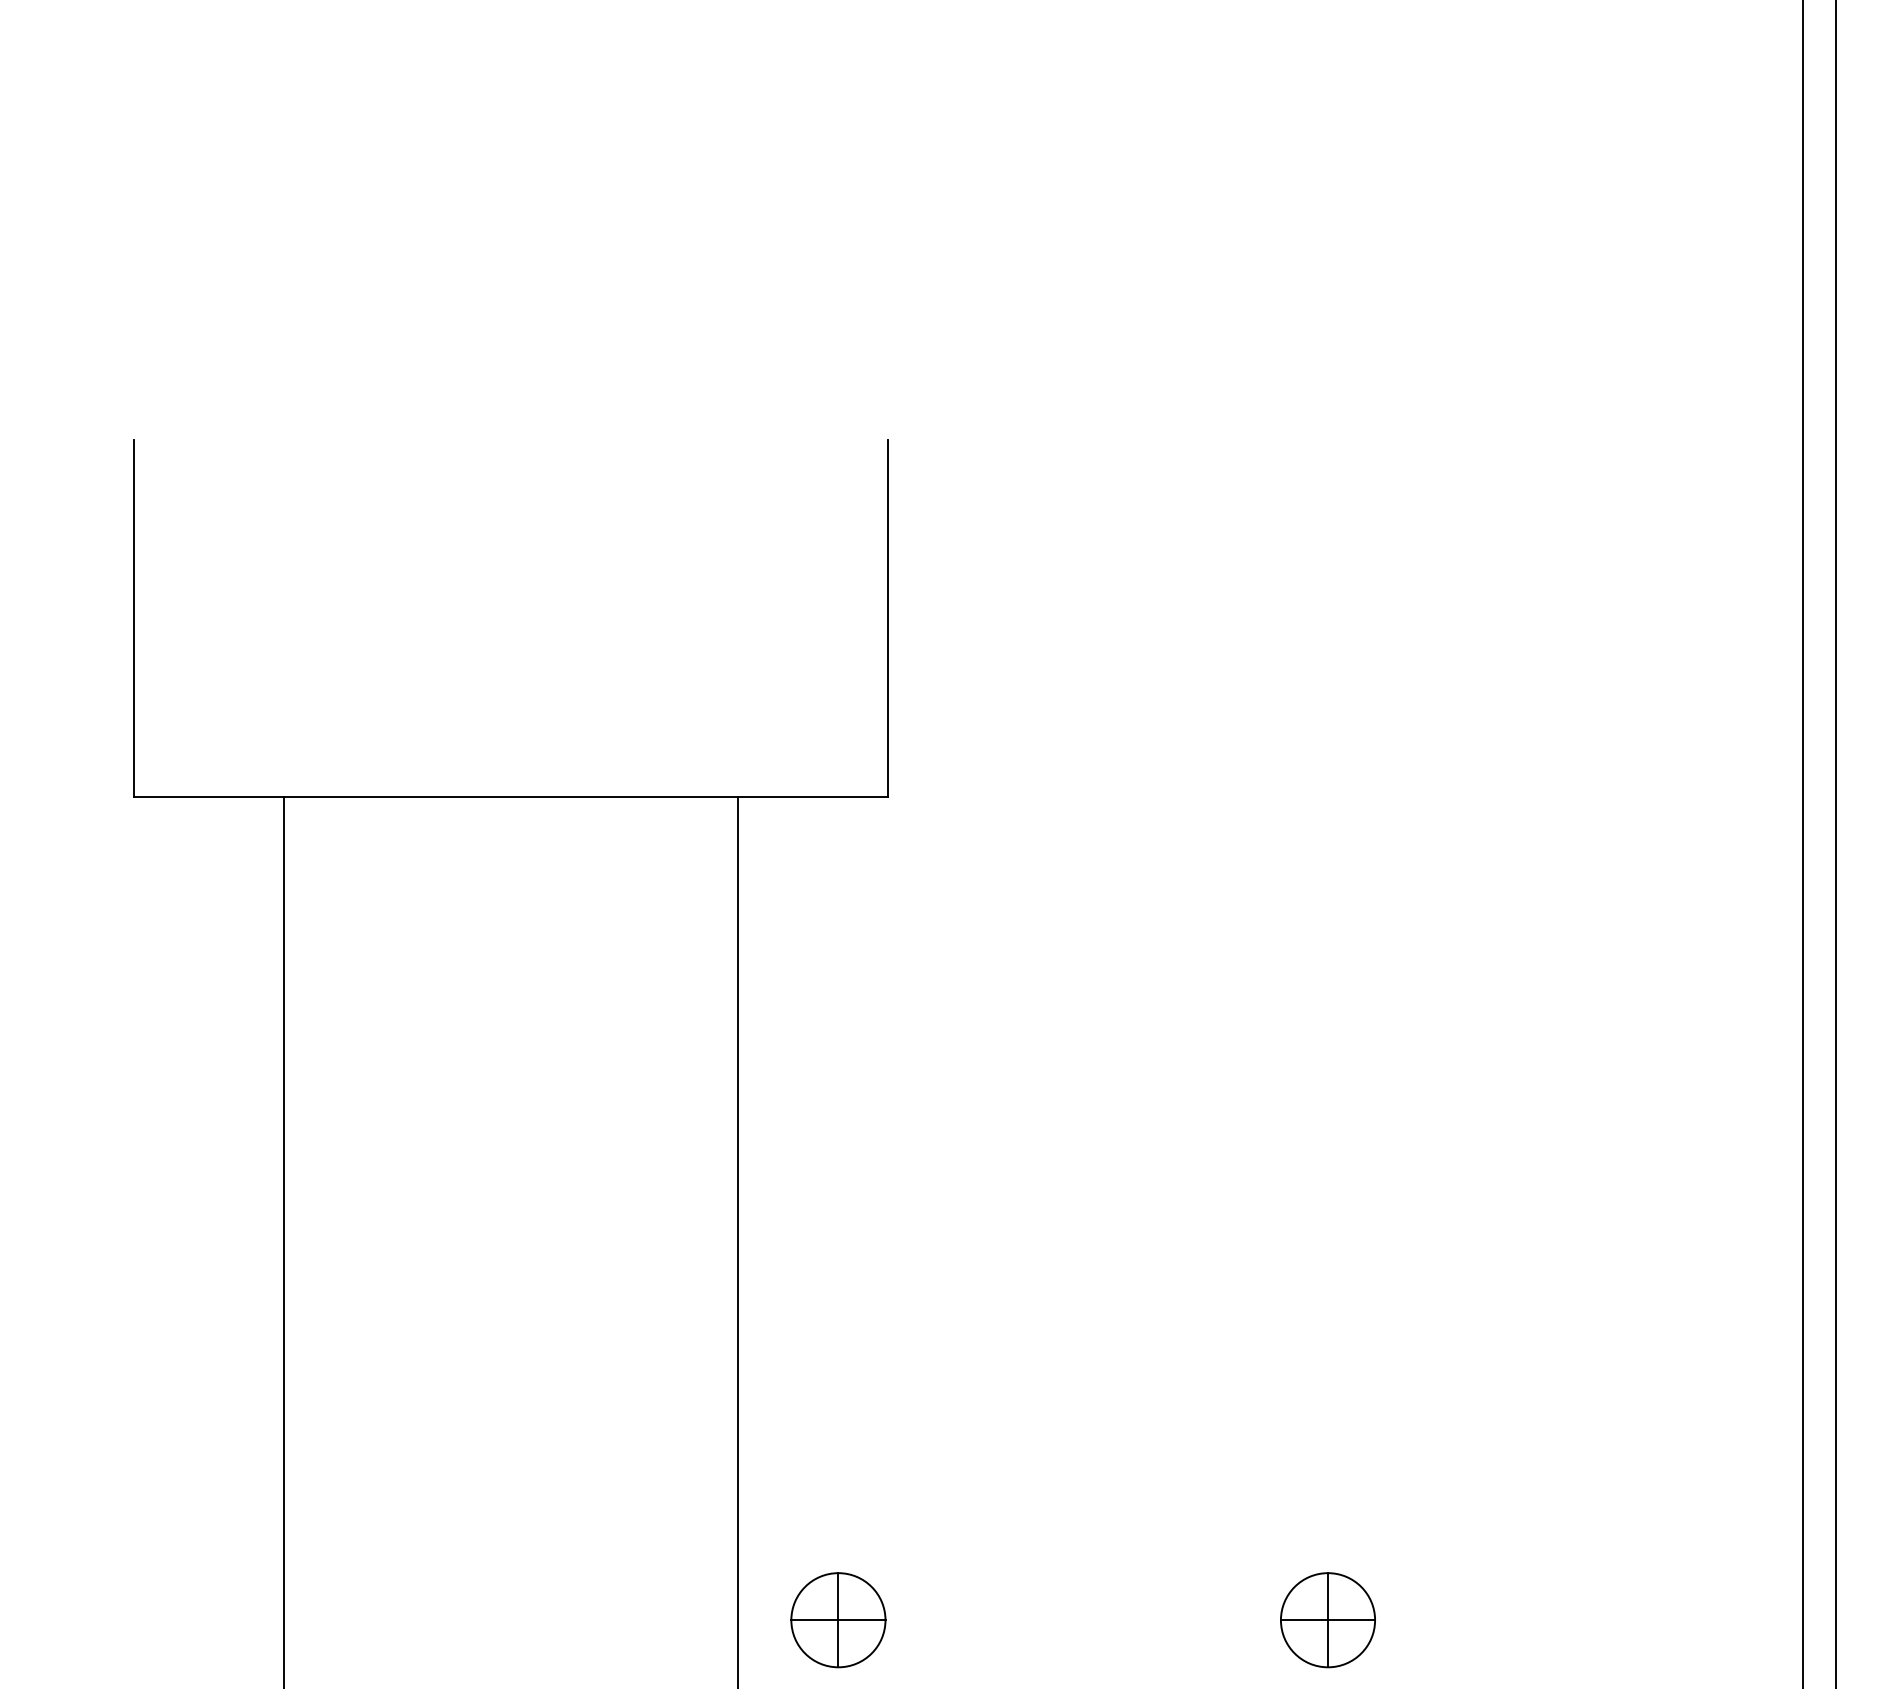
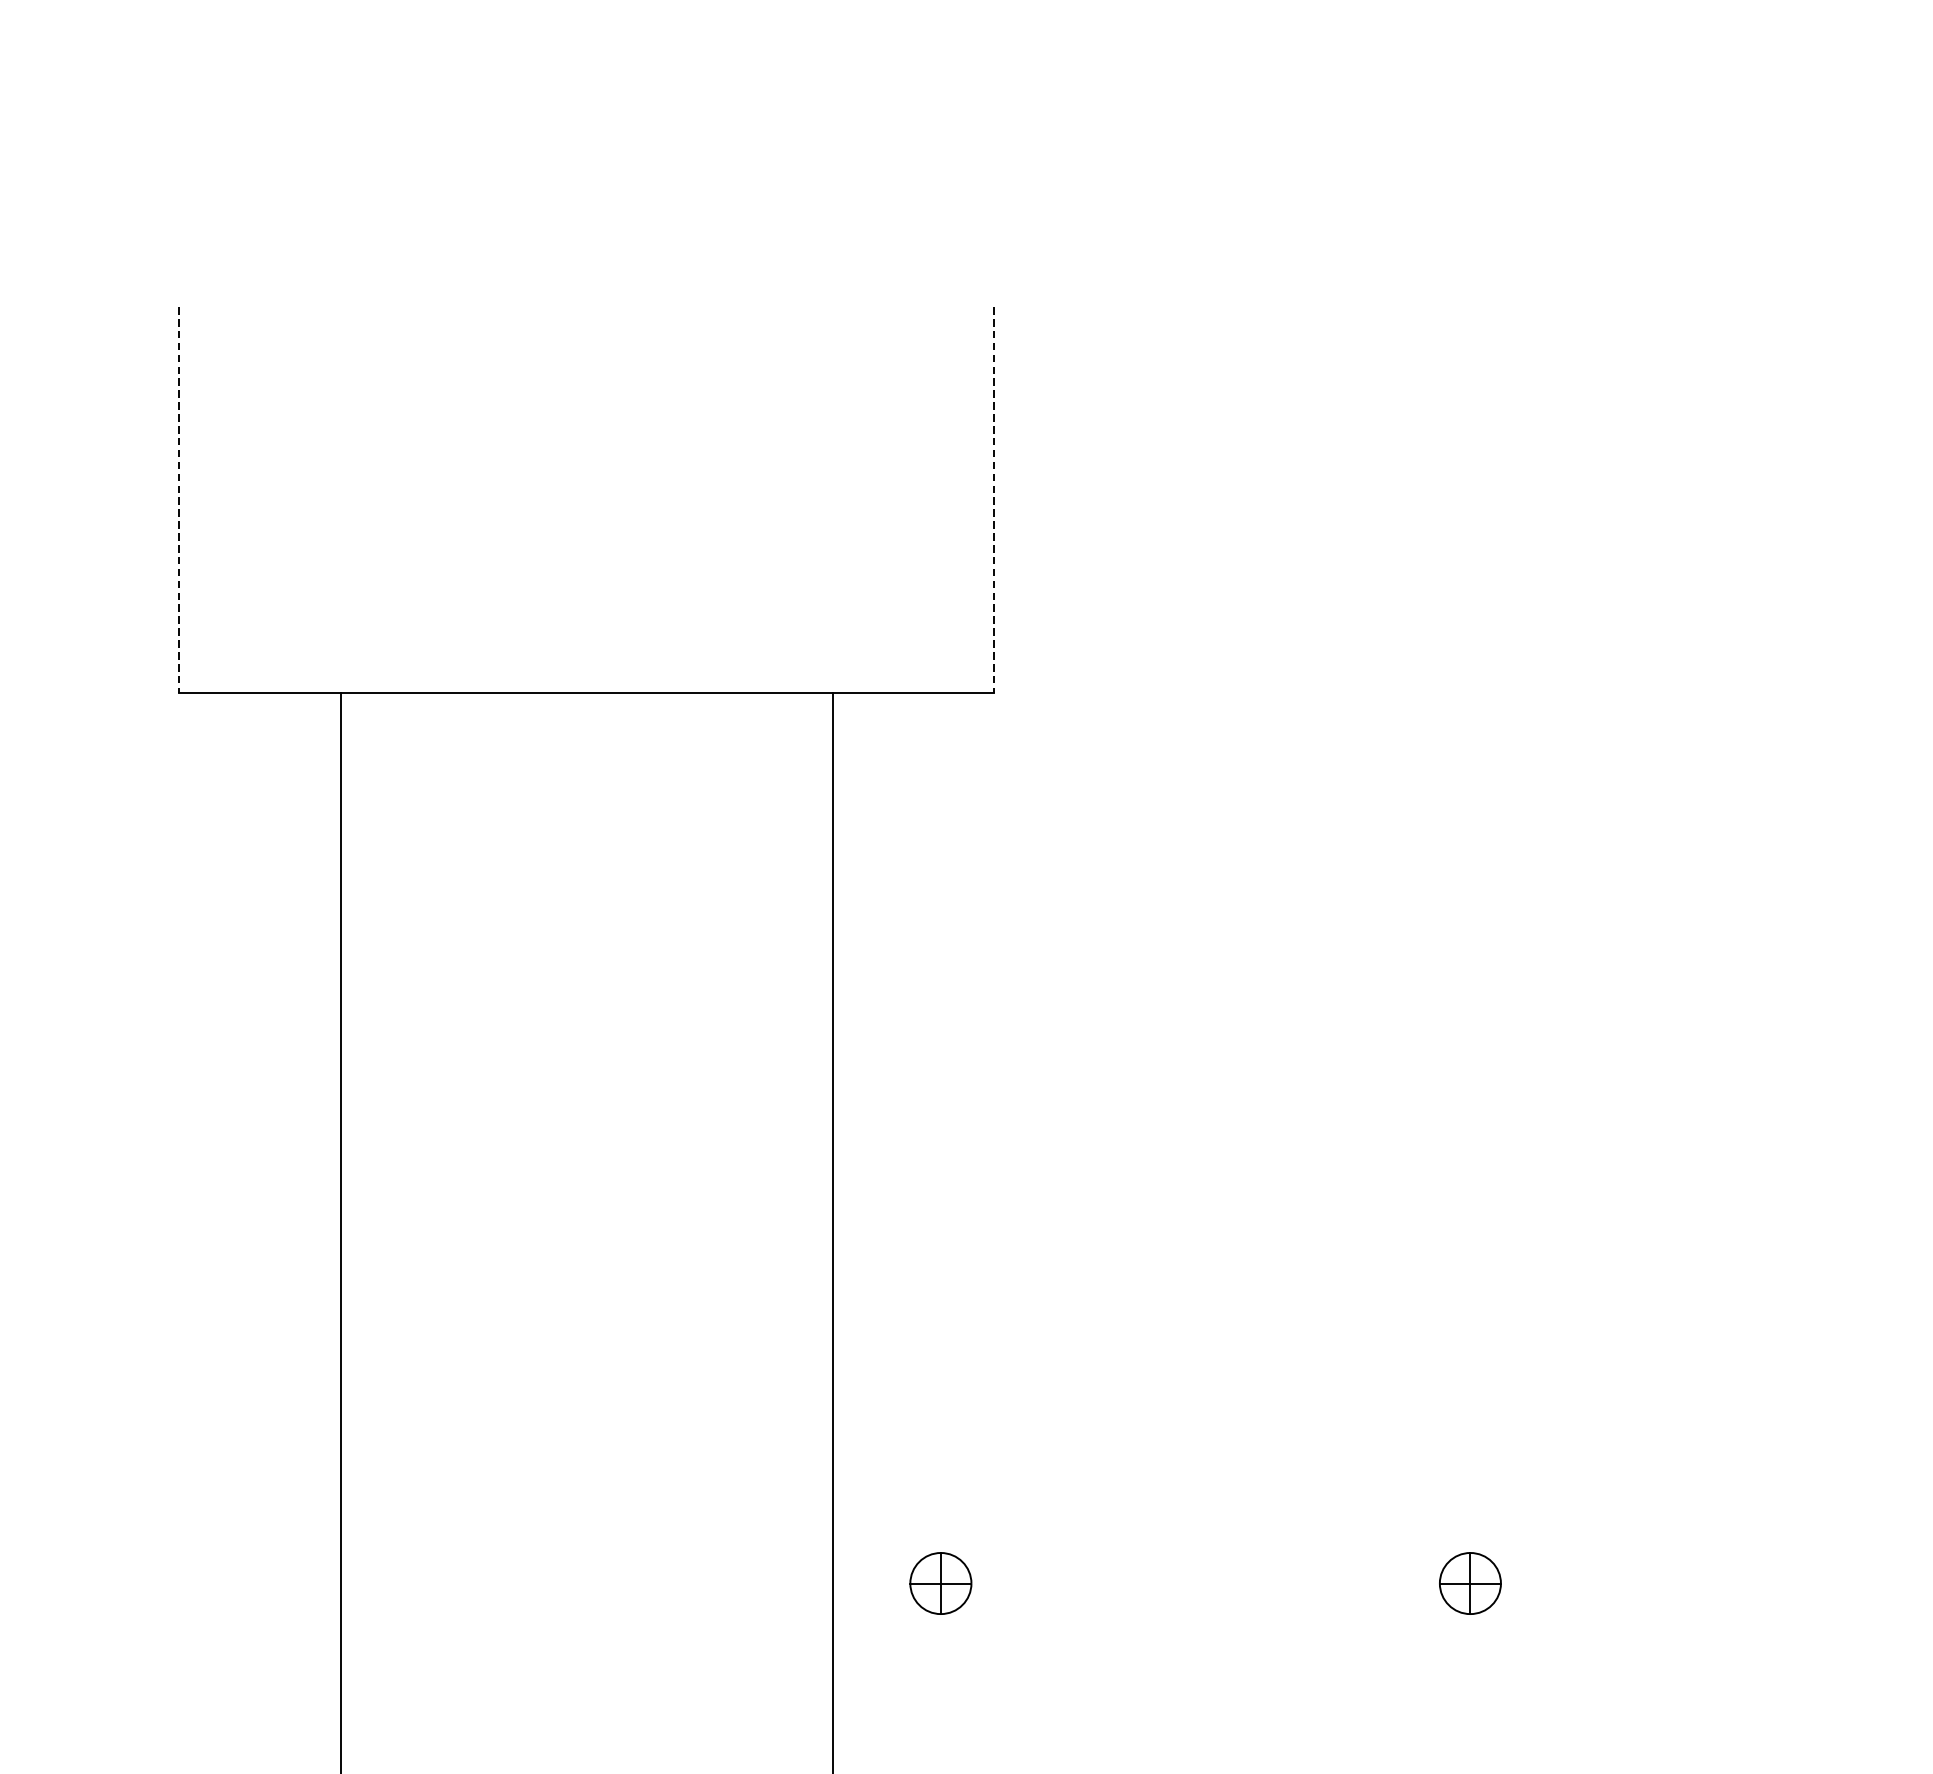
line: (134, 618) -> (179, 499), solid -> dashed
line: (887, 618) -> (993, 499), solid -> dashed
part: (838, 1620) -> (940, 1583), size x0.6
part: (1327, 1620) -> (1469, 1583), size x0.6

